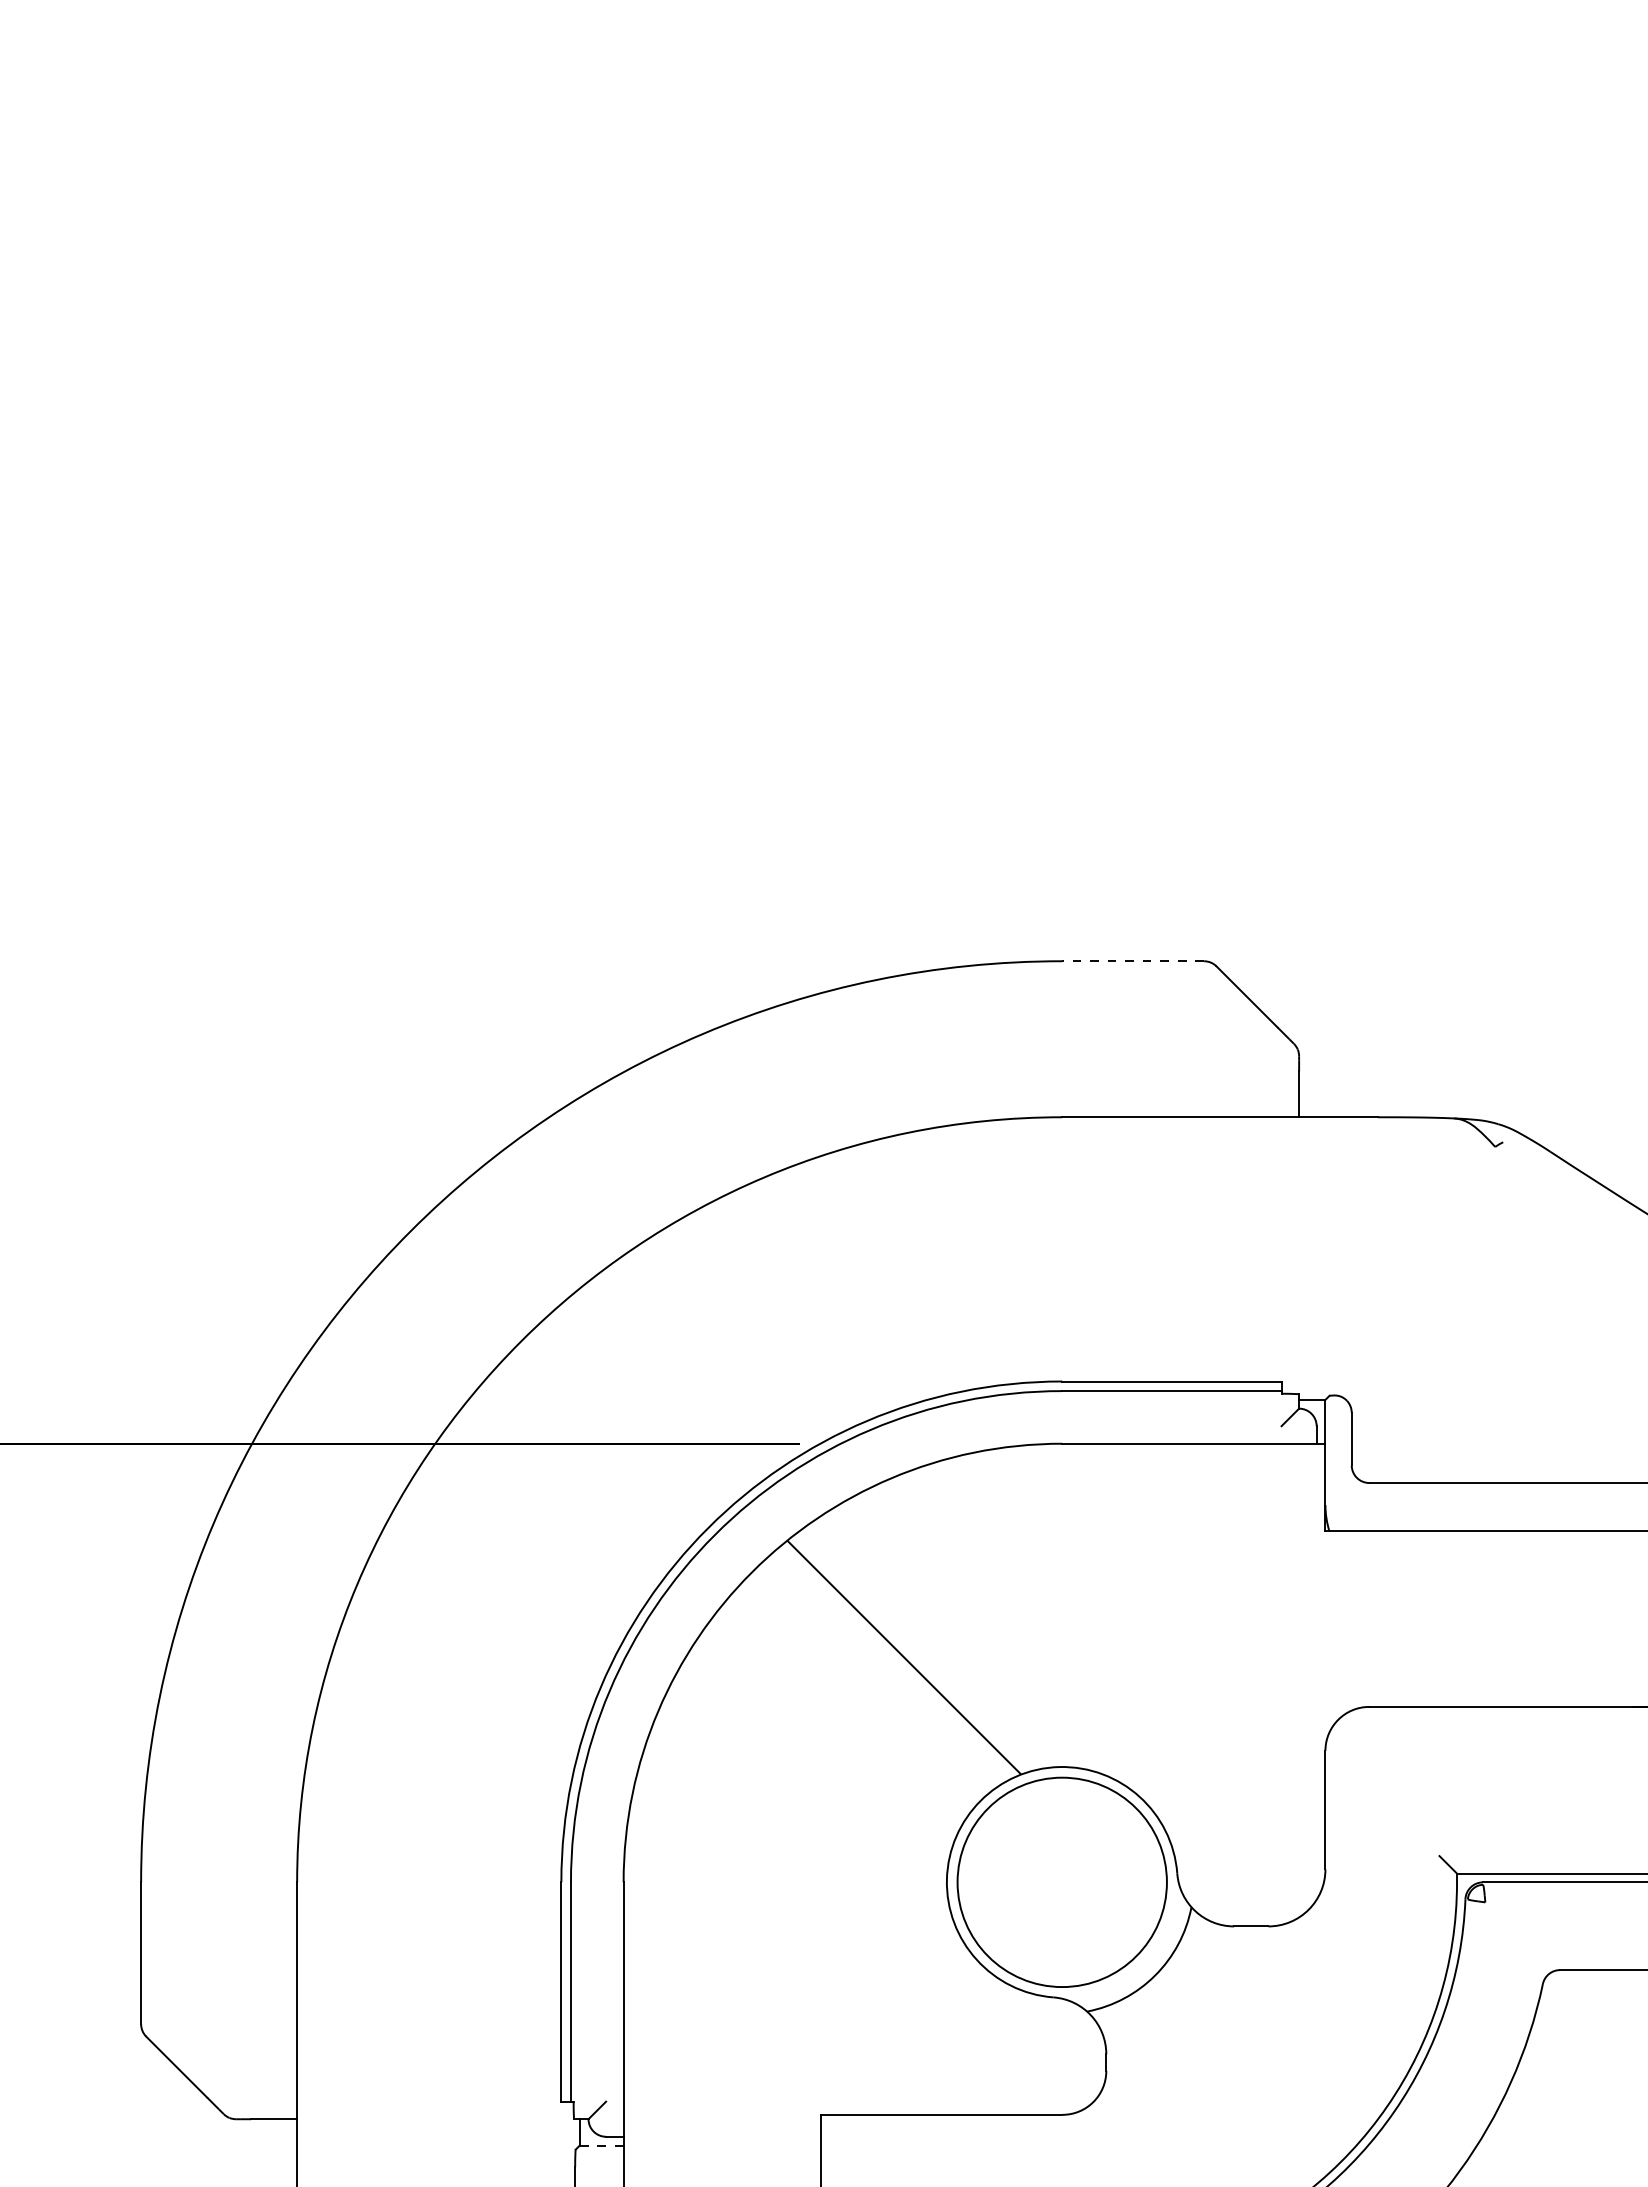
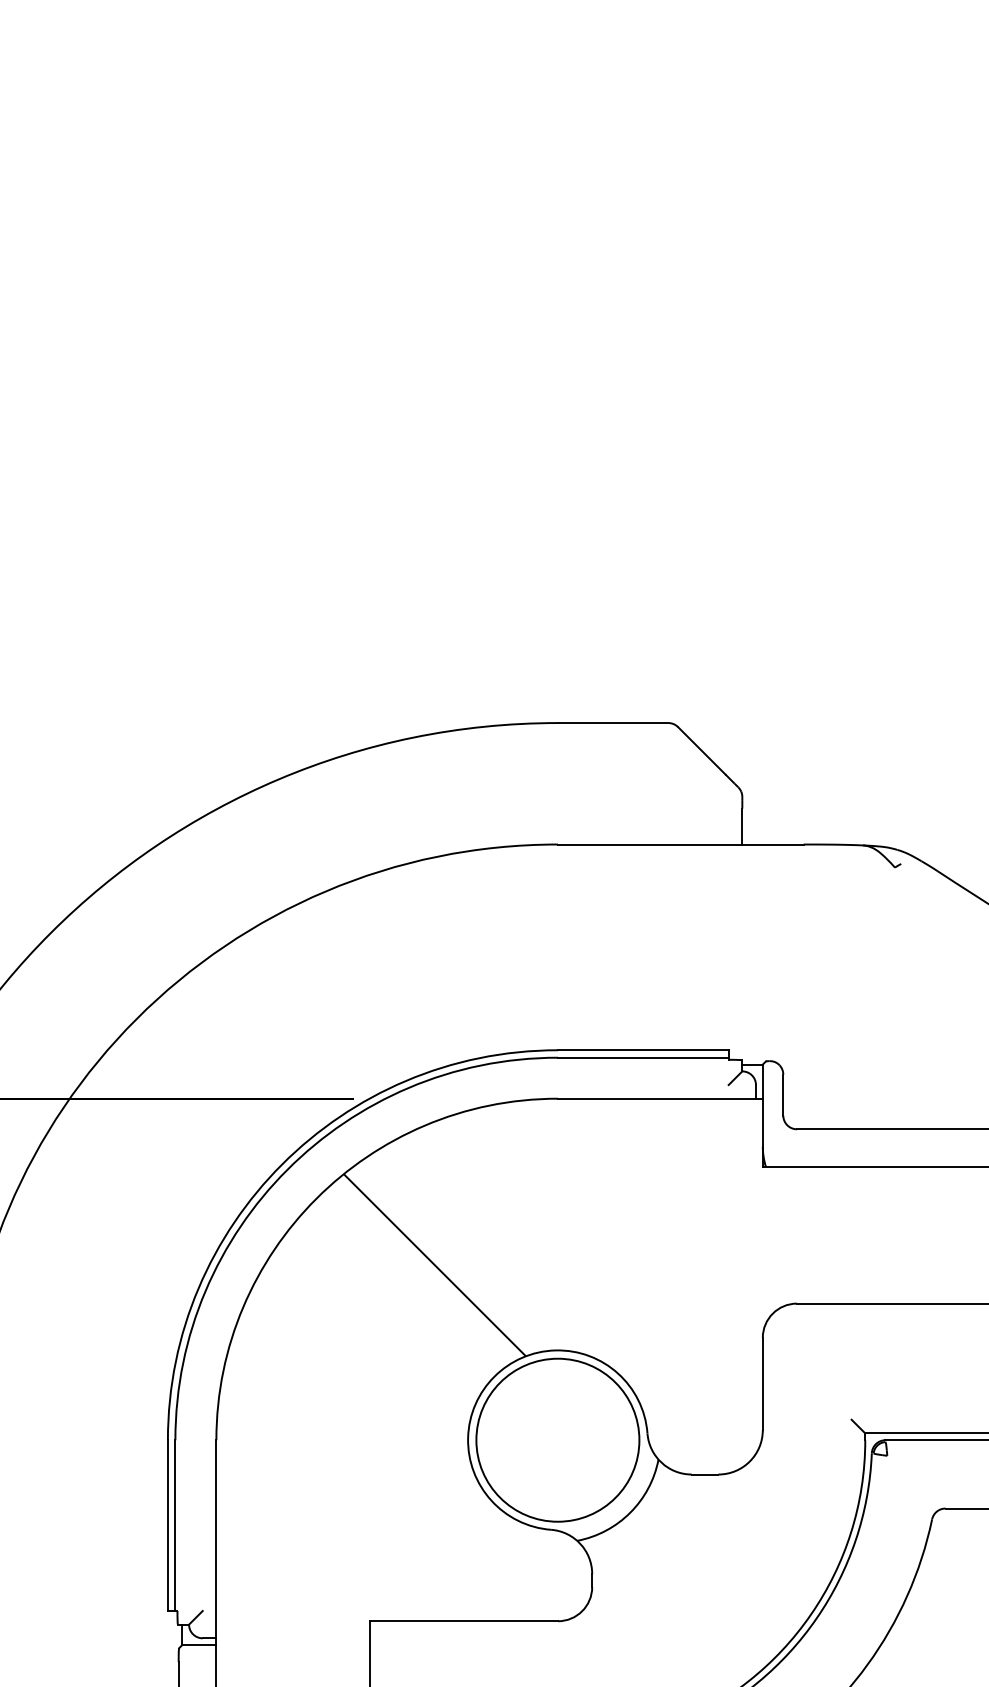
line: (1133, 961) -> (613, 723), dashed -> solid
line: (601, 2145) -> (199, 1645), dashed -> solid

